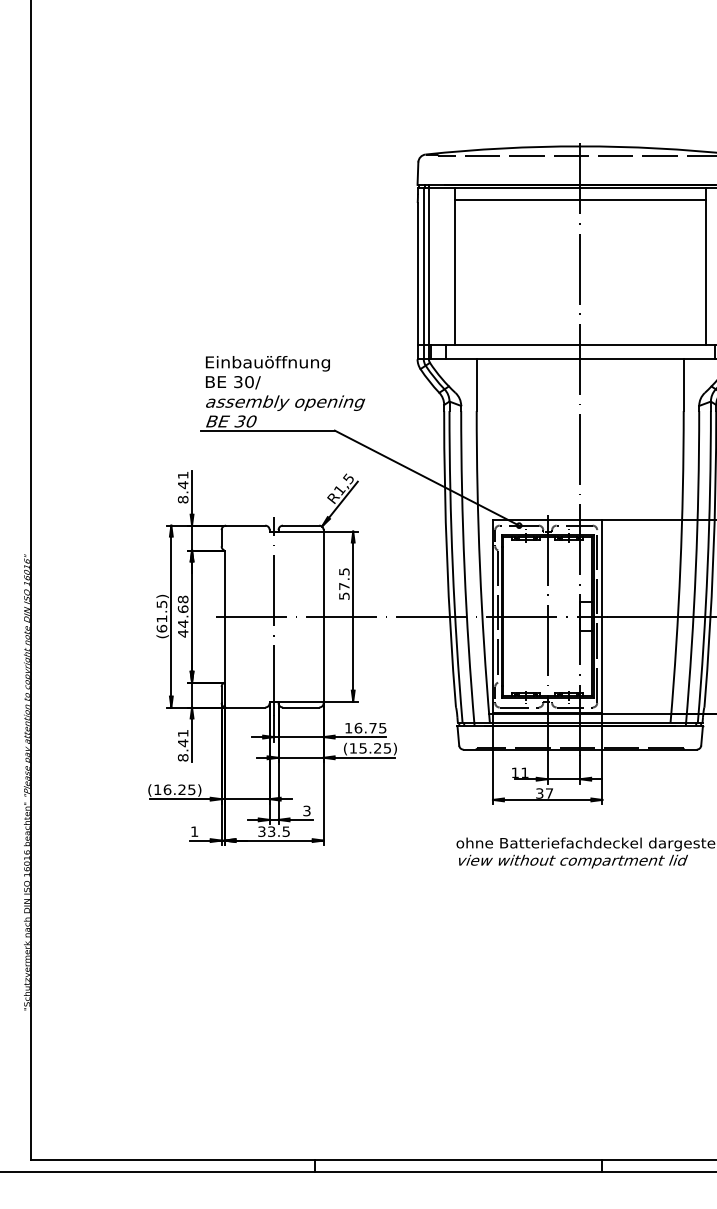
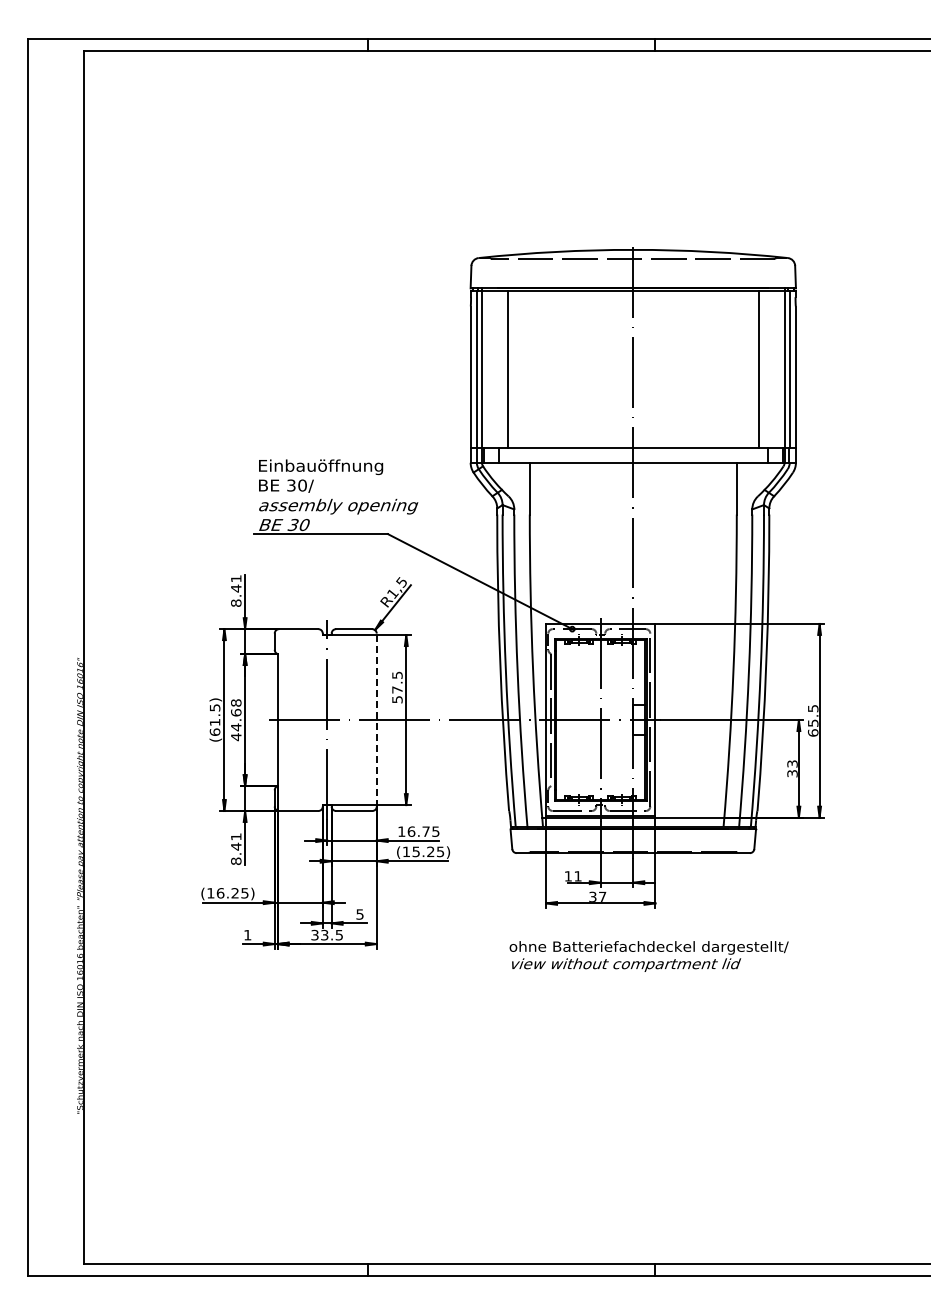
line: (579, 200) -> (632, 303), removed
line: (323, 616) -> (376, 719), solid -> dashed
text: (306, 810) -> (359, 913), 3 -> 5

